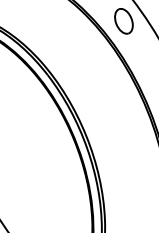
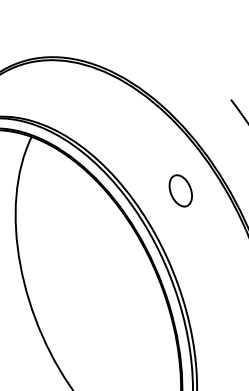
part: (123, 21) -> (180, 190), moved

